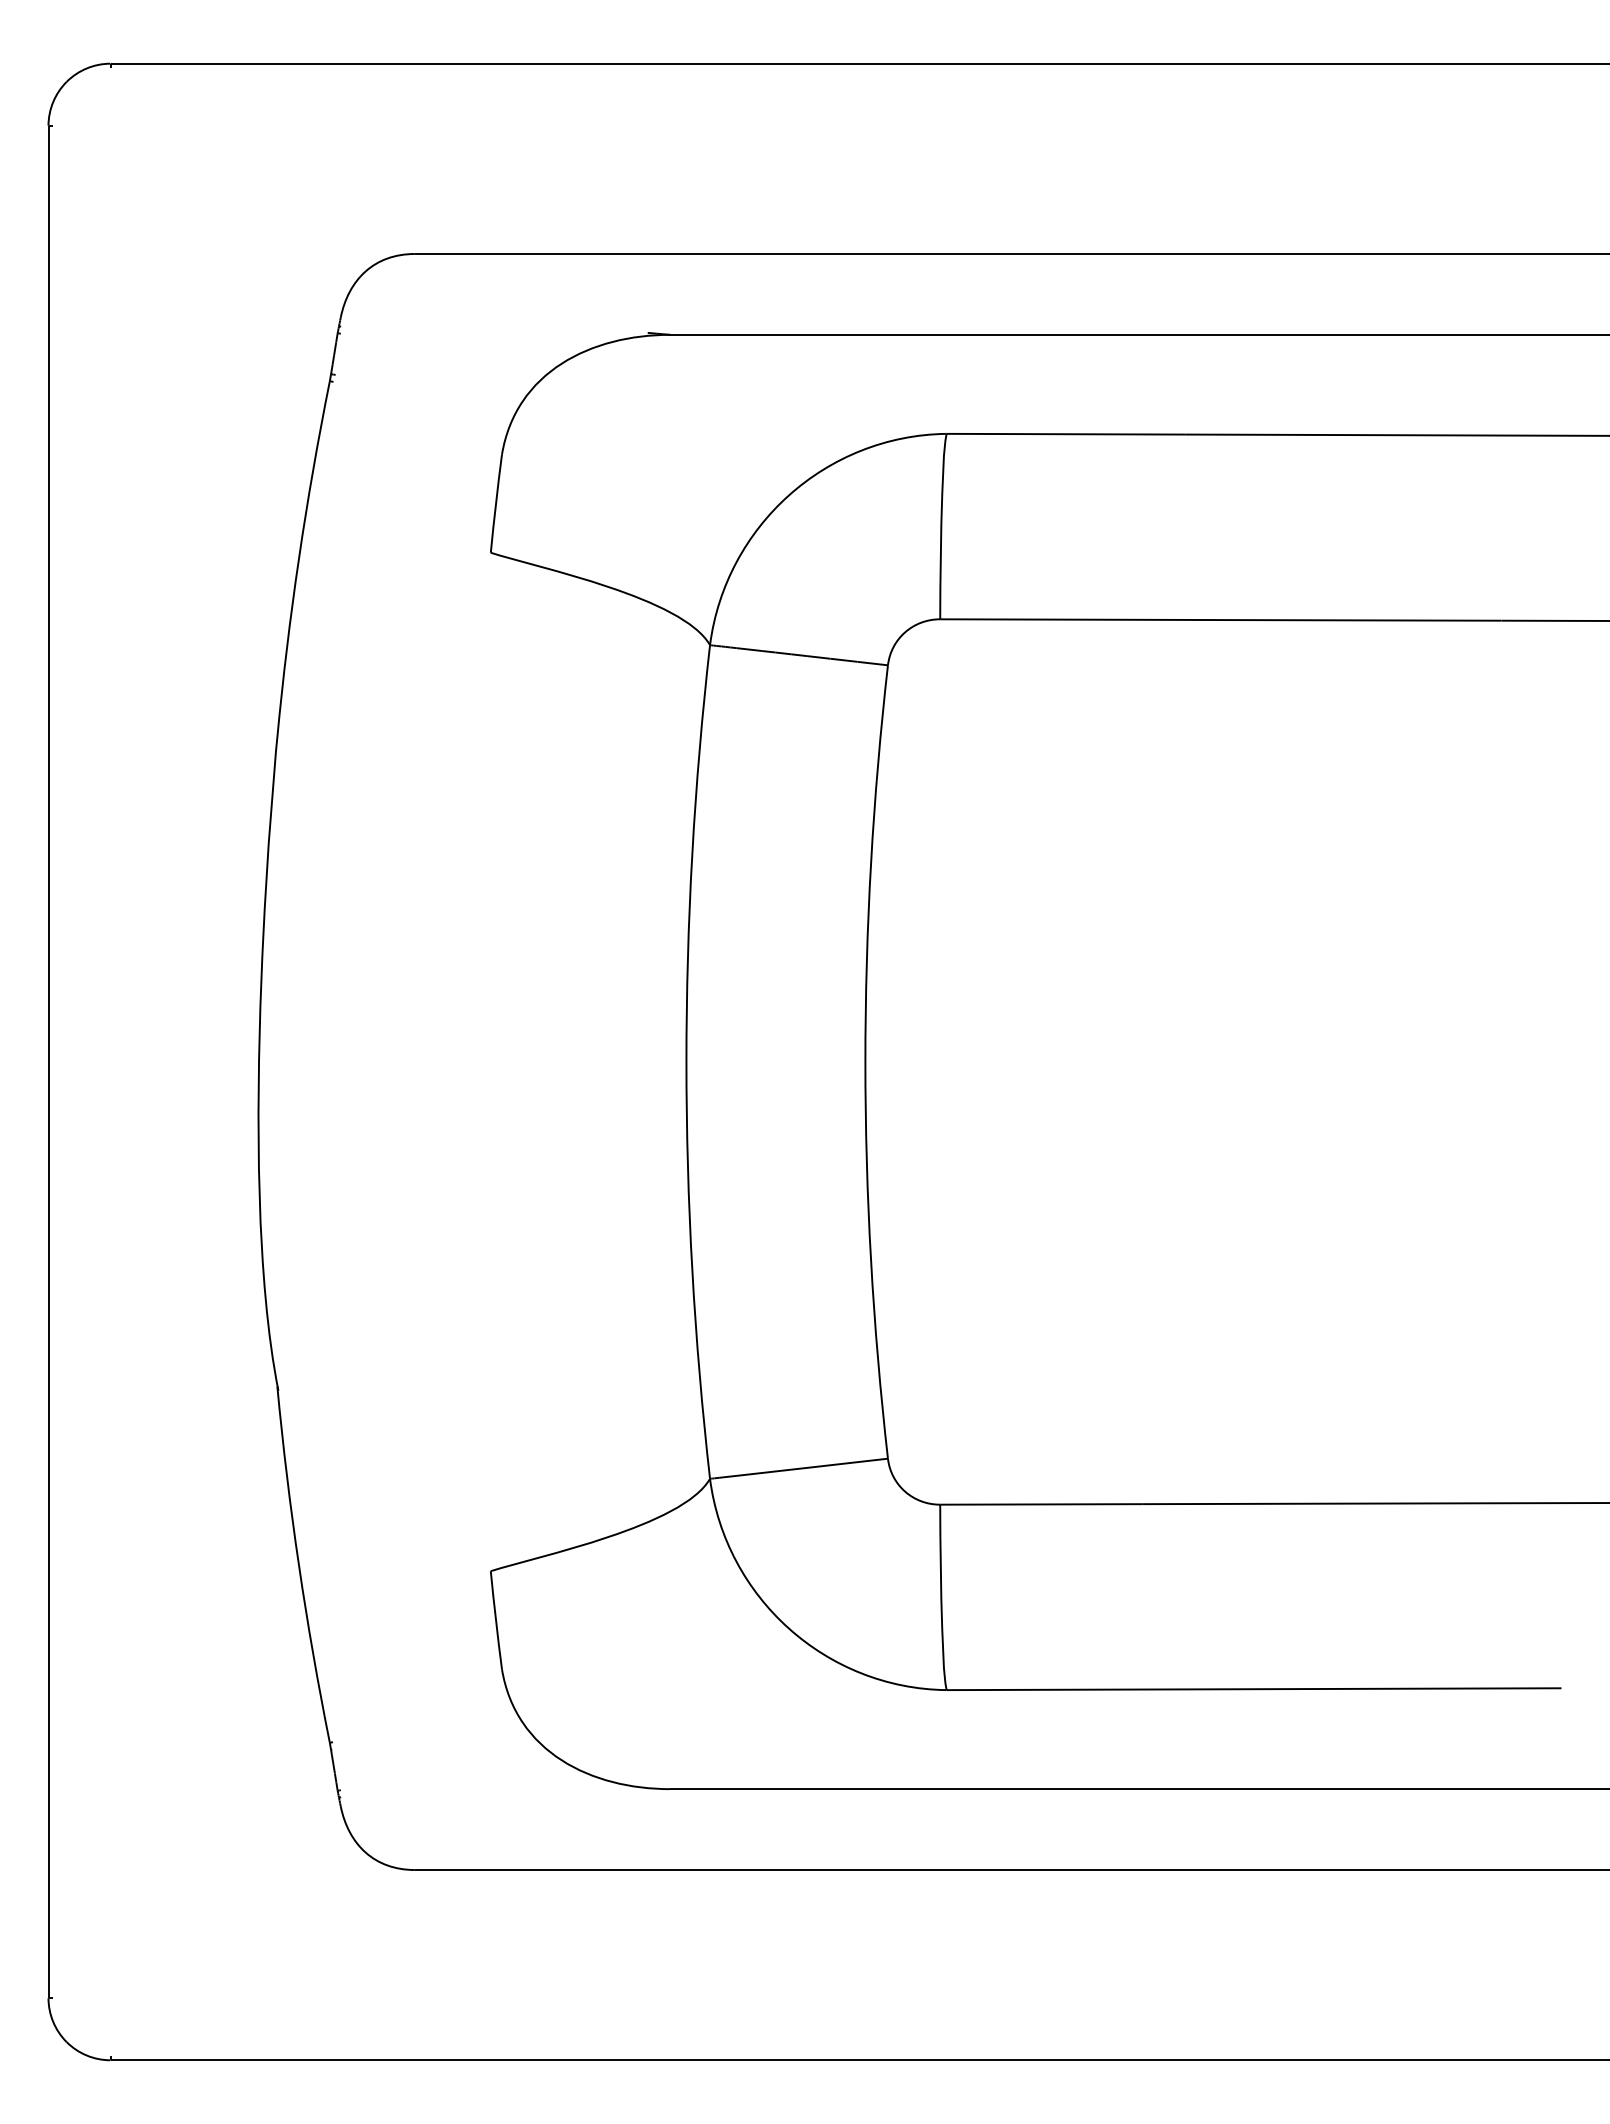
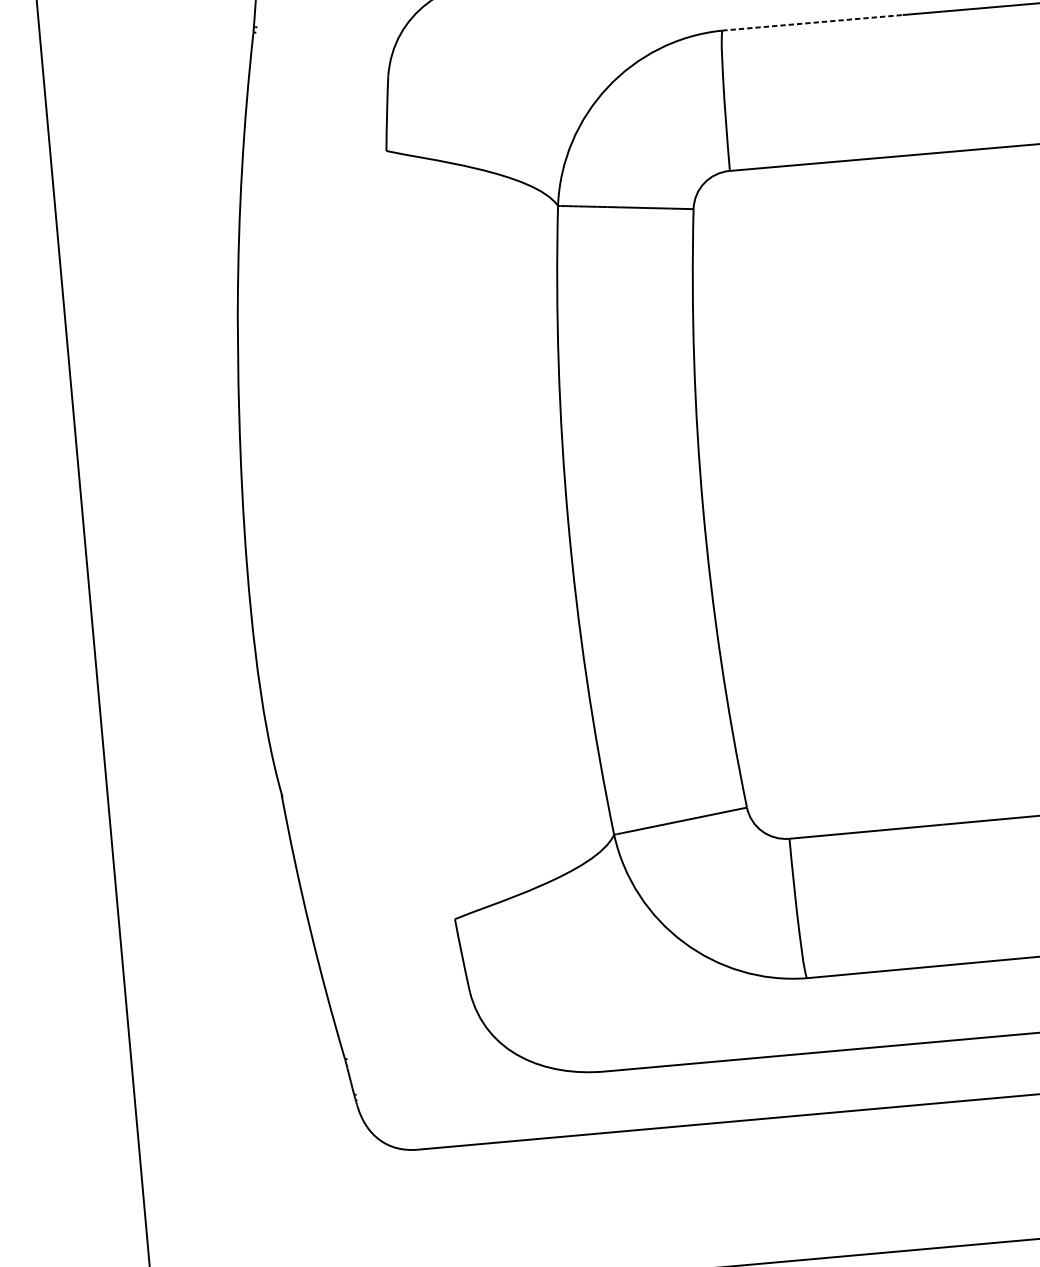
line: (1066, 434) -> (812, 23), solid -> dashed

